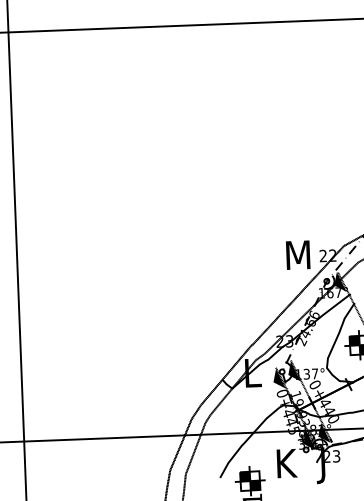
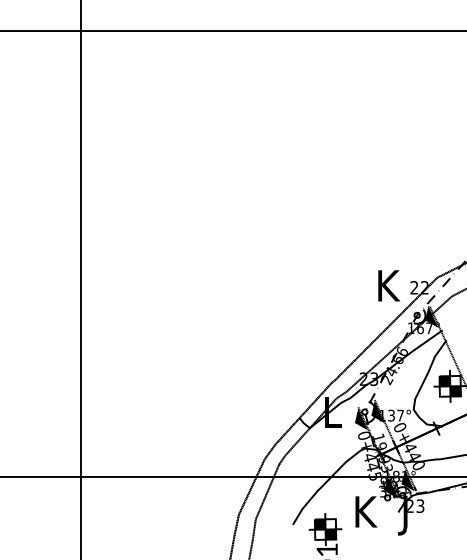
text: (298, 254) -> (387, 285), M -> K

